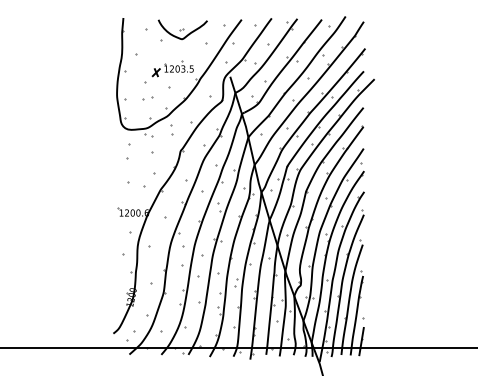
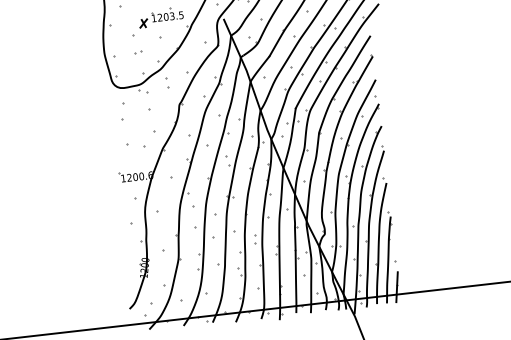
part: (148, 98) -> (138, 52), size x0.62

